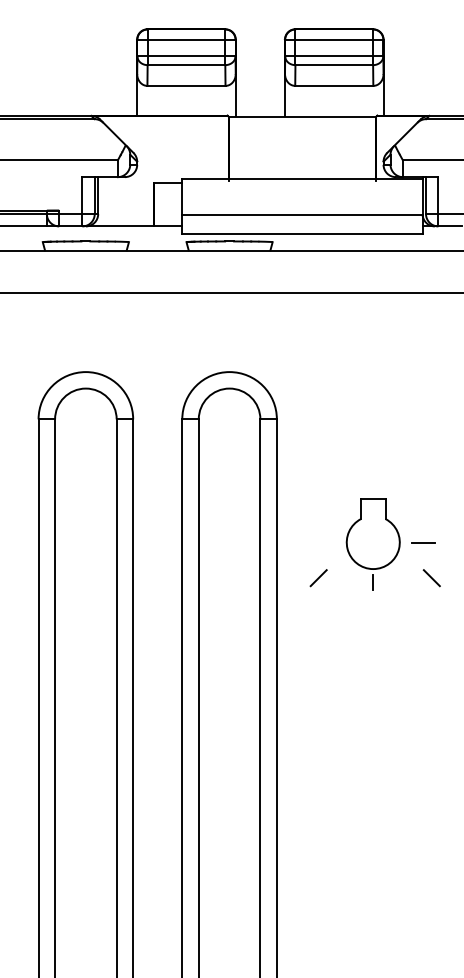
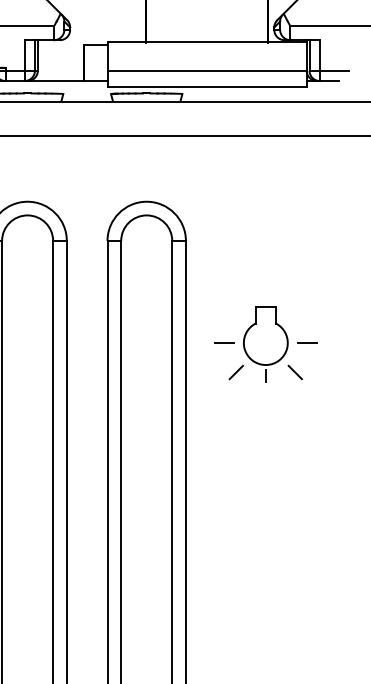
line: (322, 542) -> (223, 342), added
line: (318, 578) -> (236, 372), moved
line: (431, 578) -> (295, 372), moved

